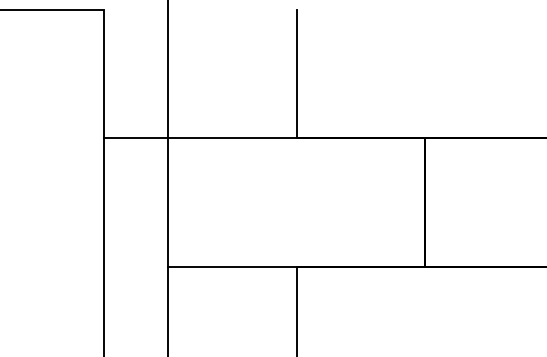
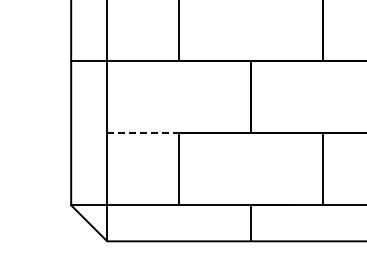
line: (232, 267) -> (143, 133), solid -> dashed

